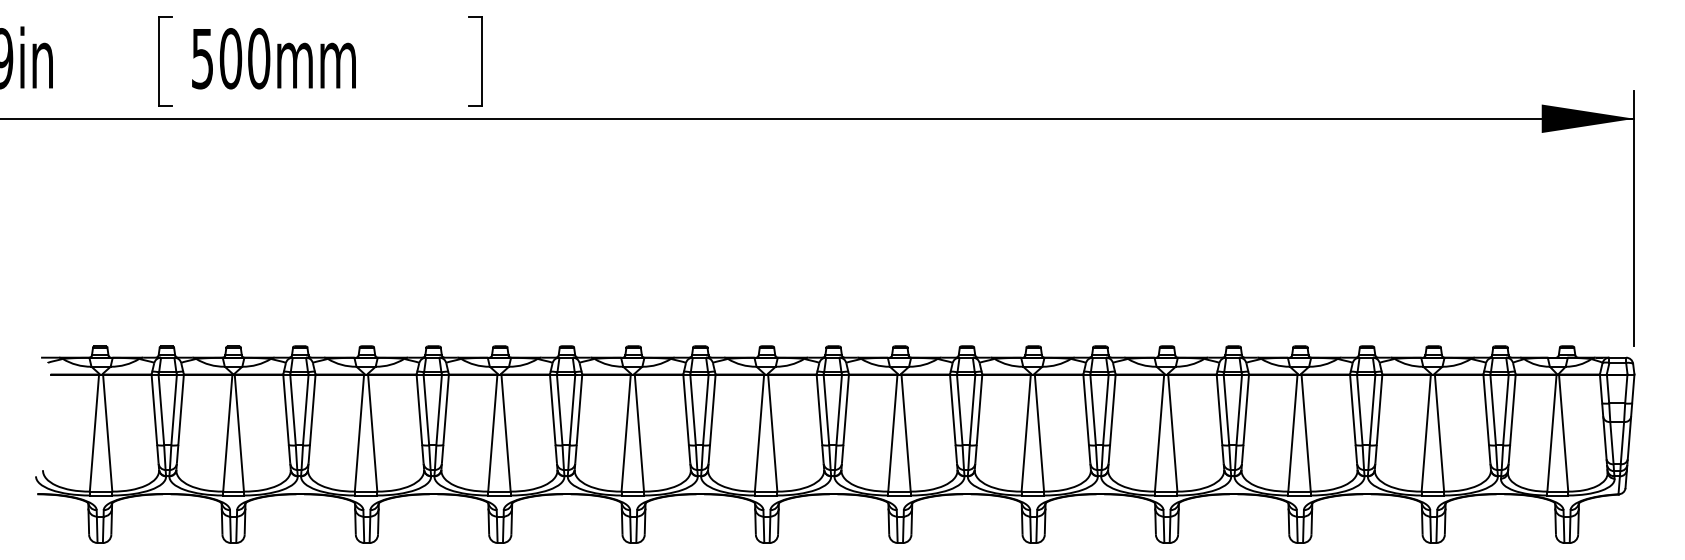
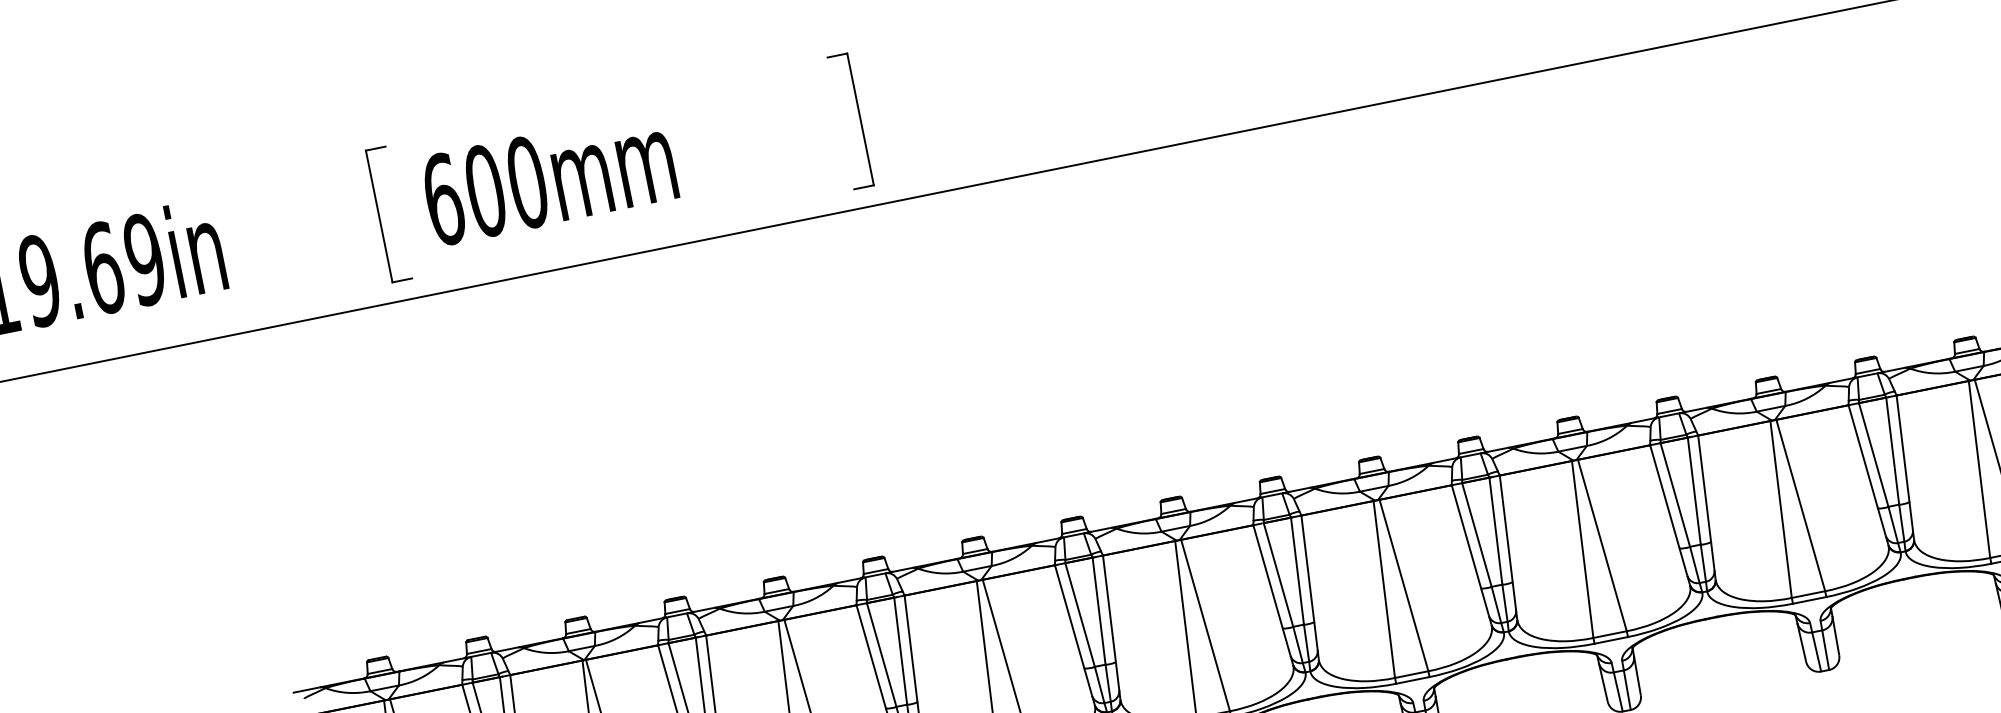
text: (202, 58) -> (443, 199), 500mm -> 600mm

